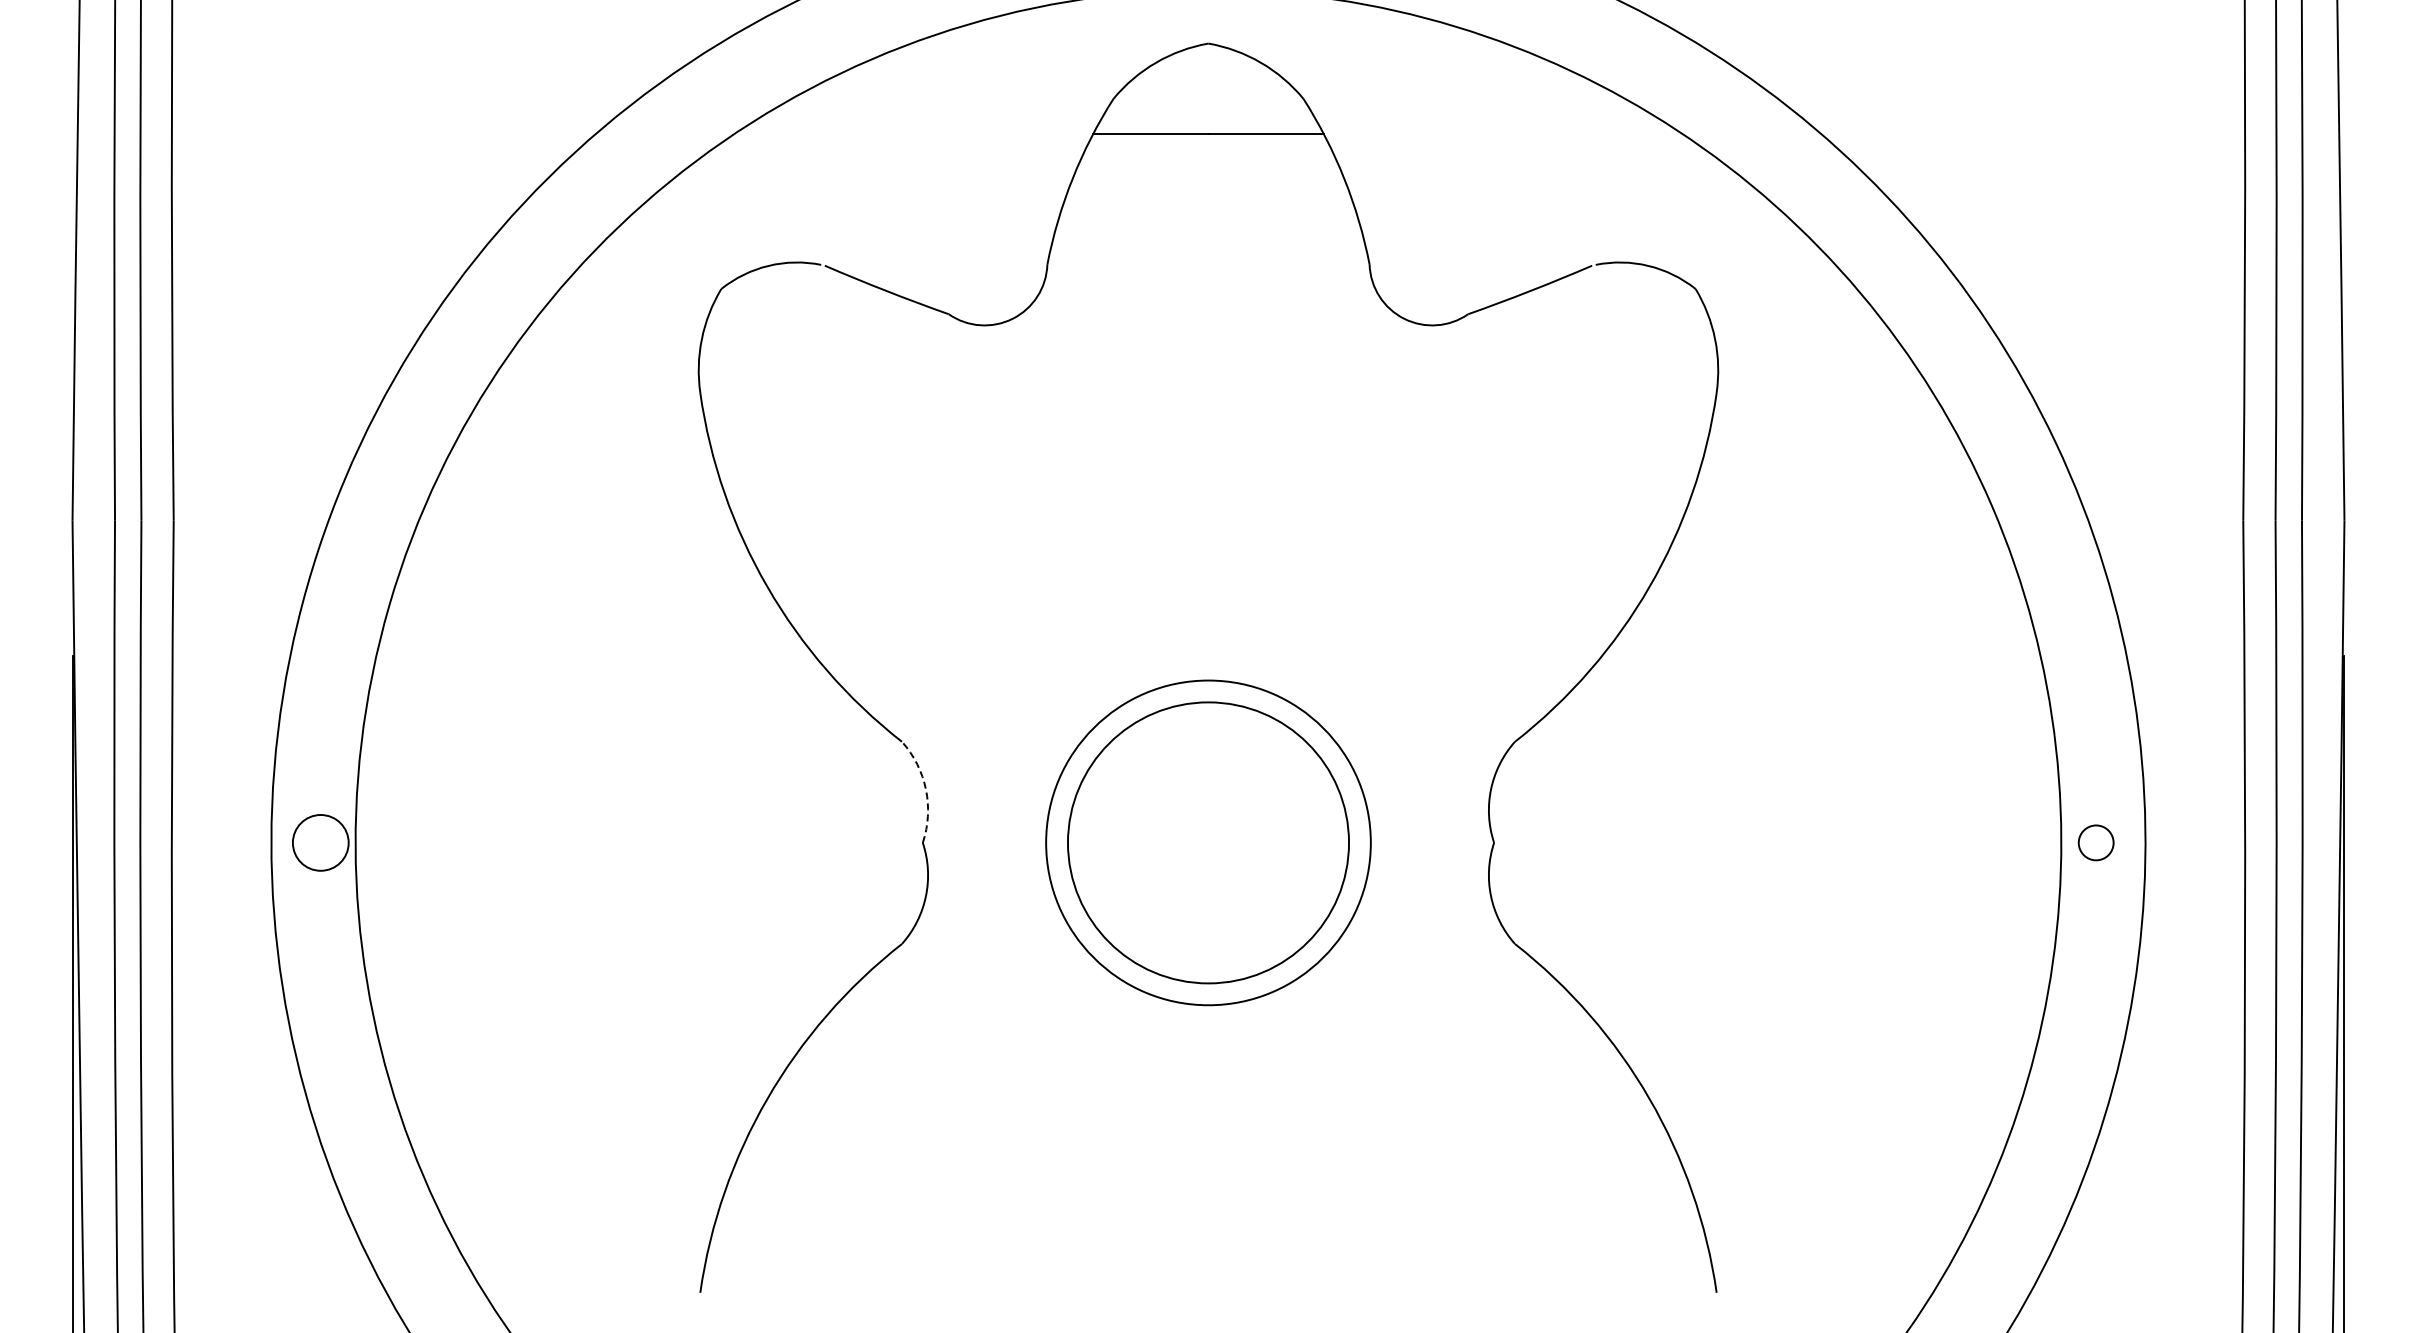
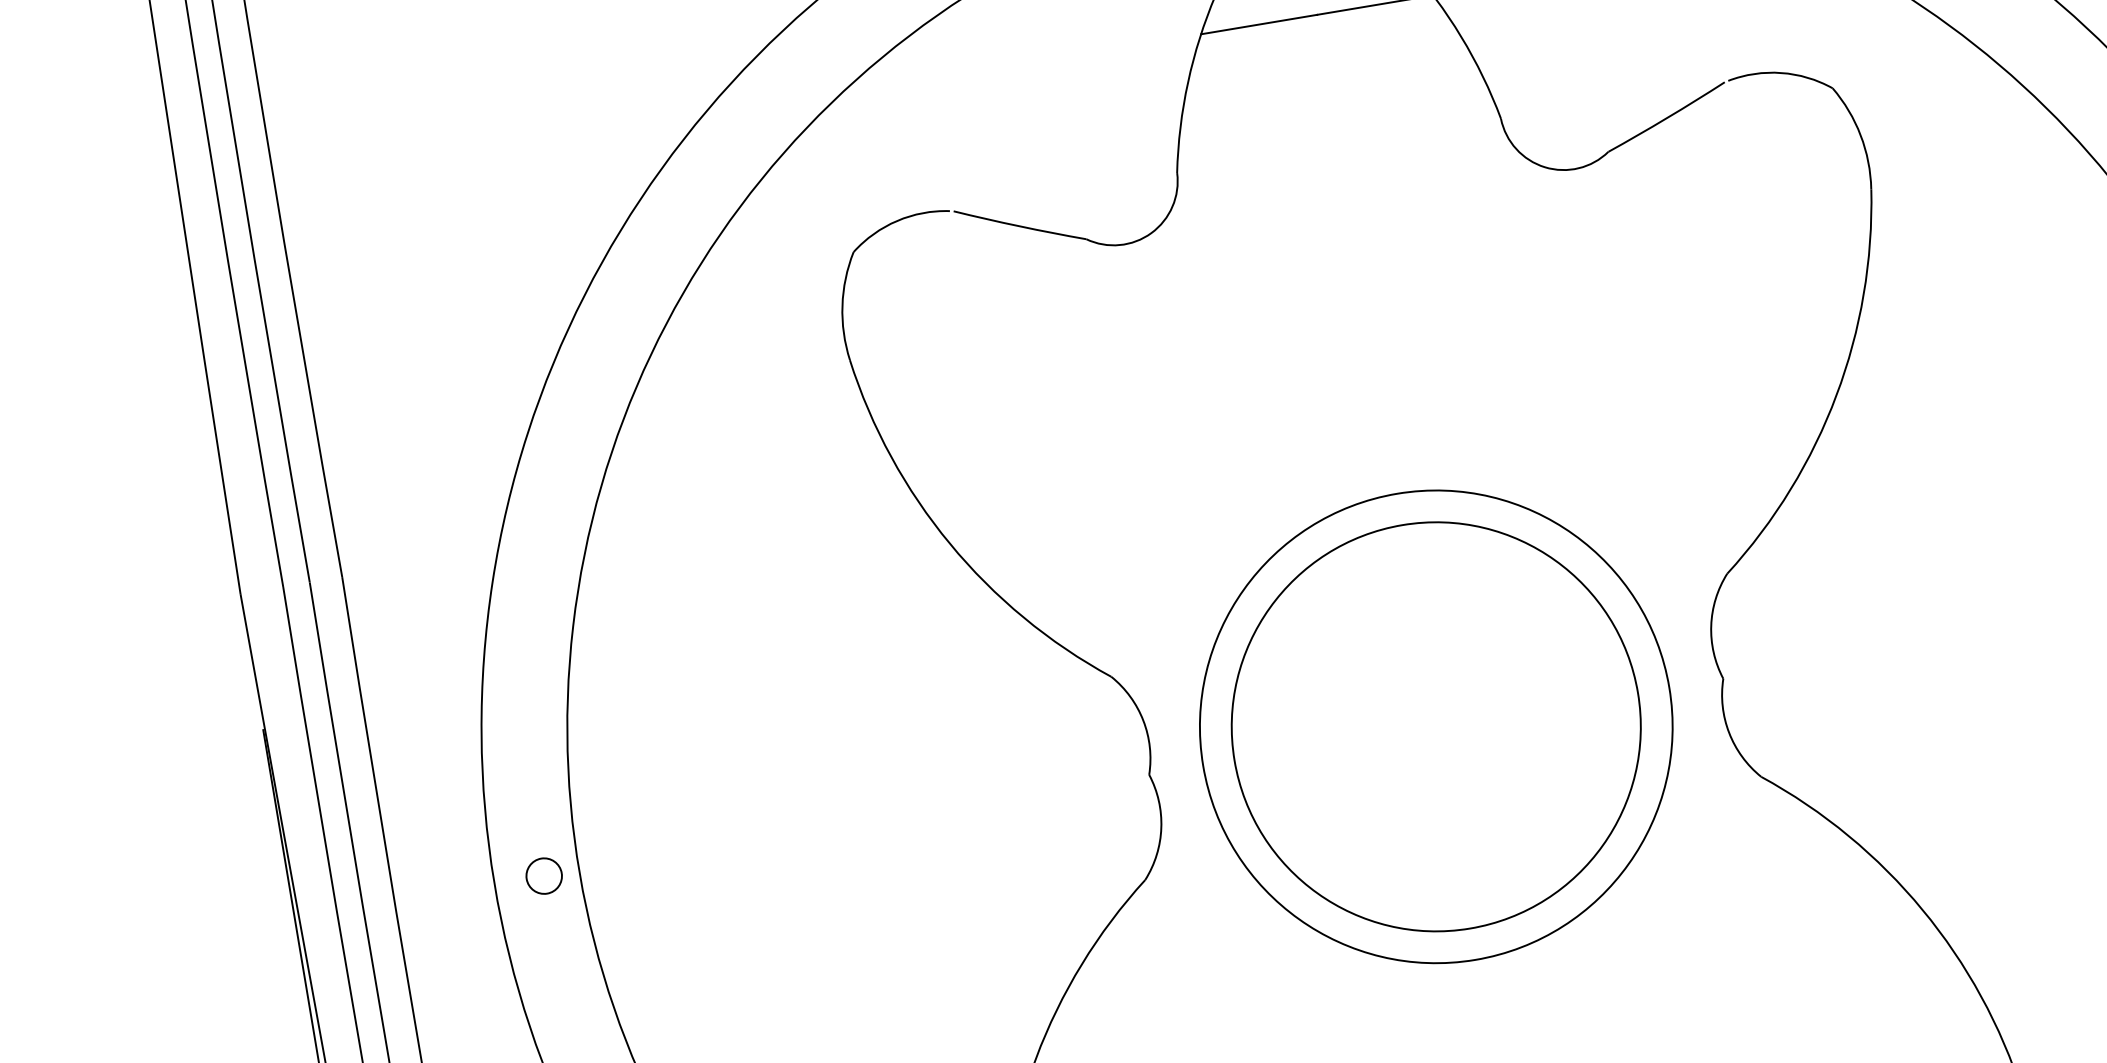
arc: (925, 789) -> (1142, 720), dashed -> solid
circle: (320, 842) -> (543, 875), size x0.62
circle: (1208, 842) -> (1436, 726), size x1.43
circle: (1208, 842) -> (1436, 726), size x1.43

